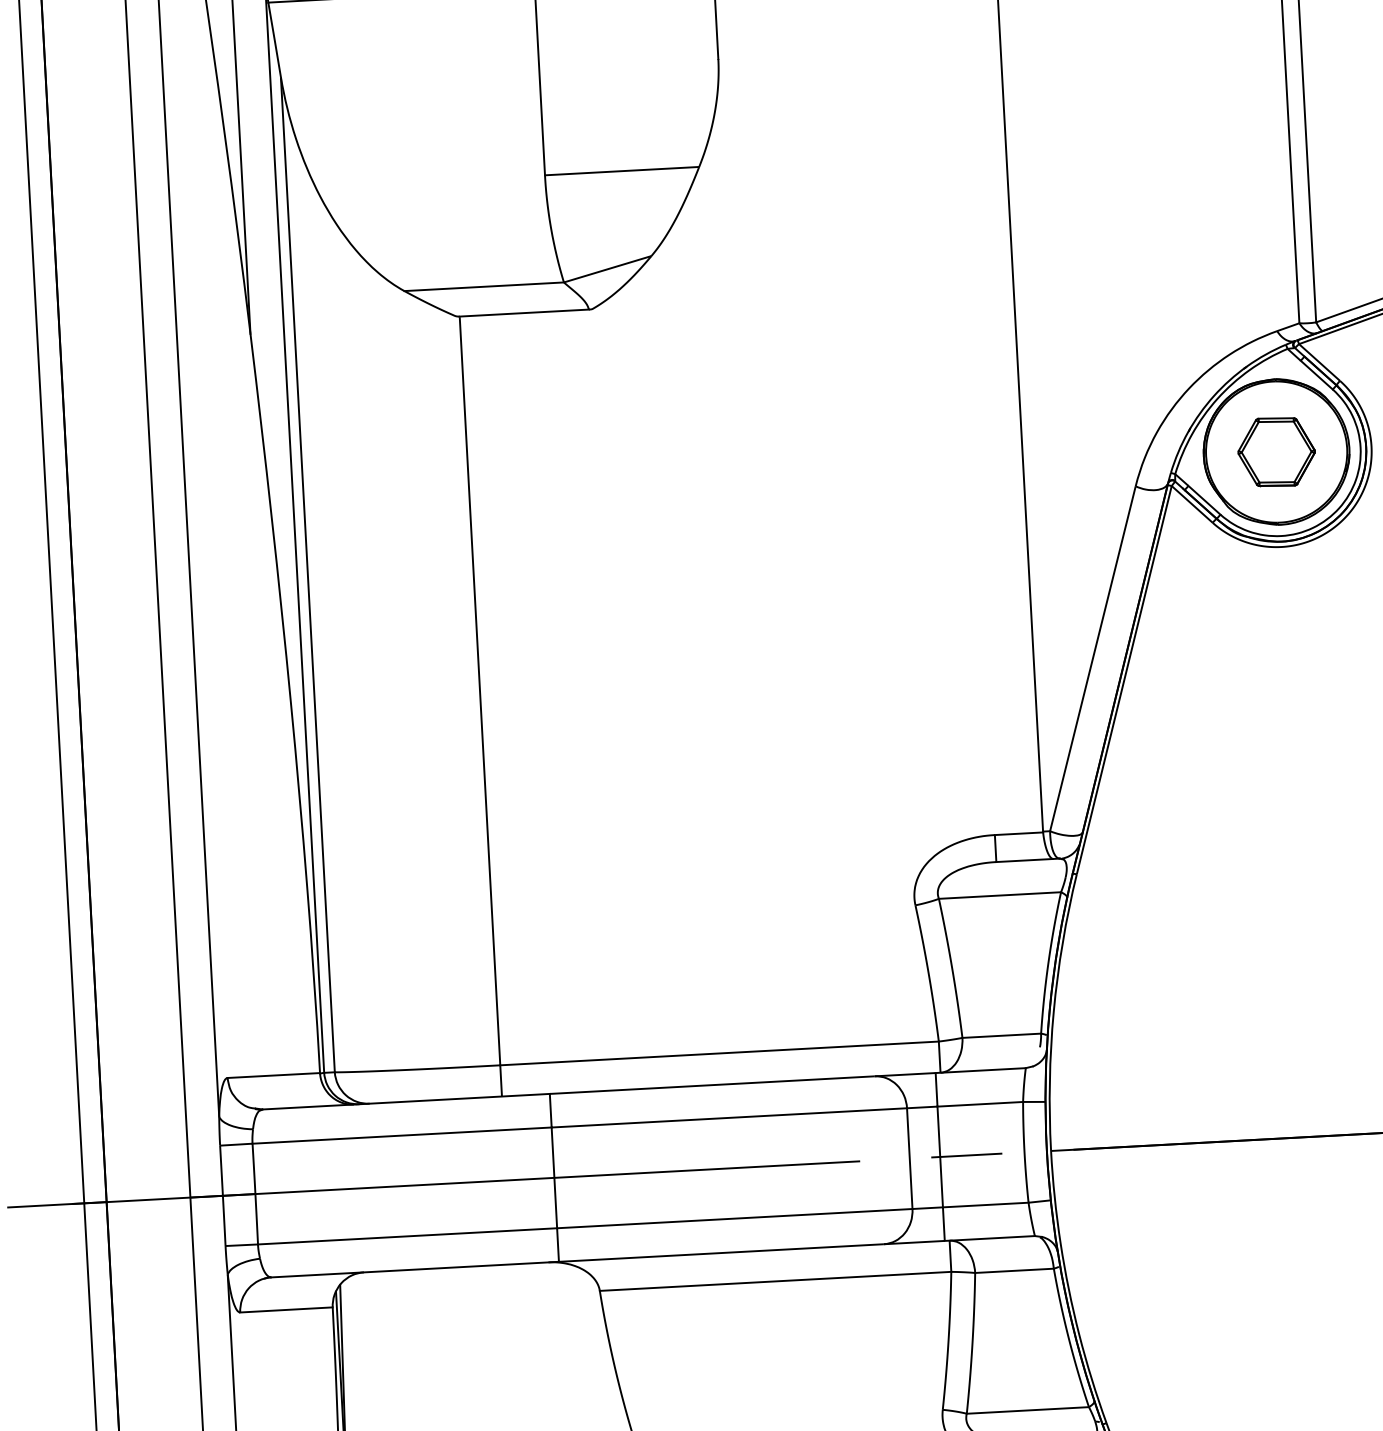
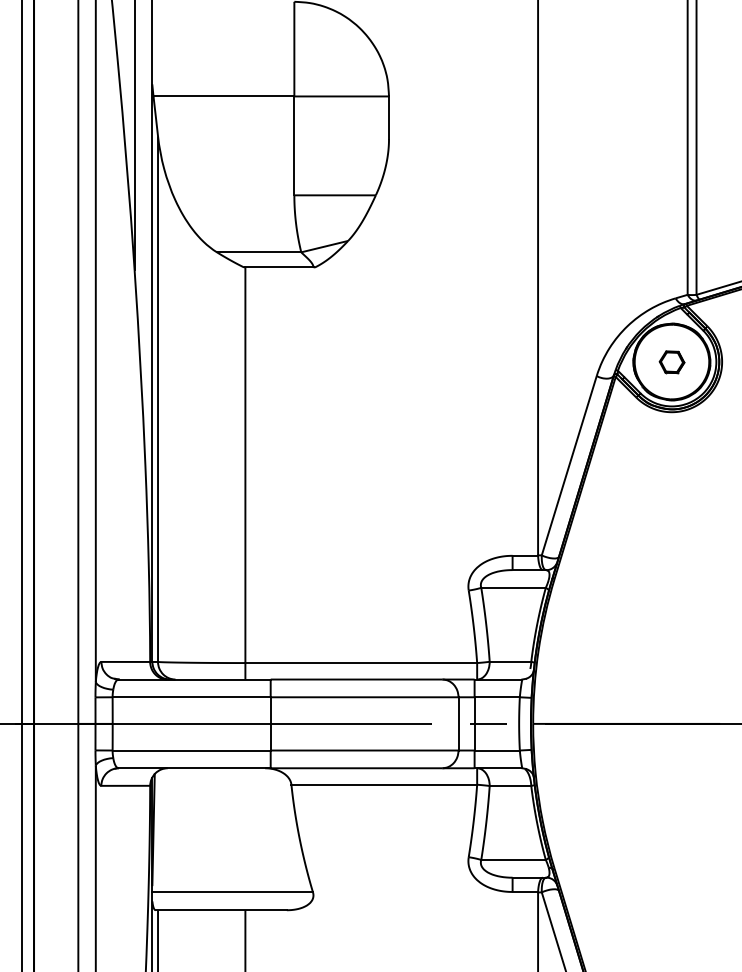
part: (1275, 452) -> (671, 362), size x0.6

